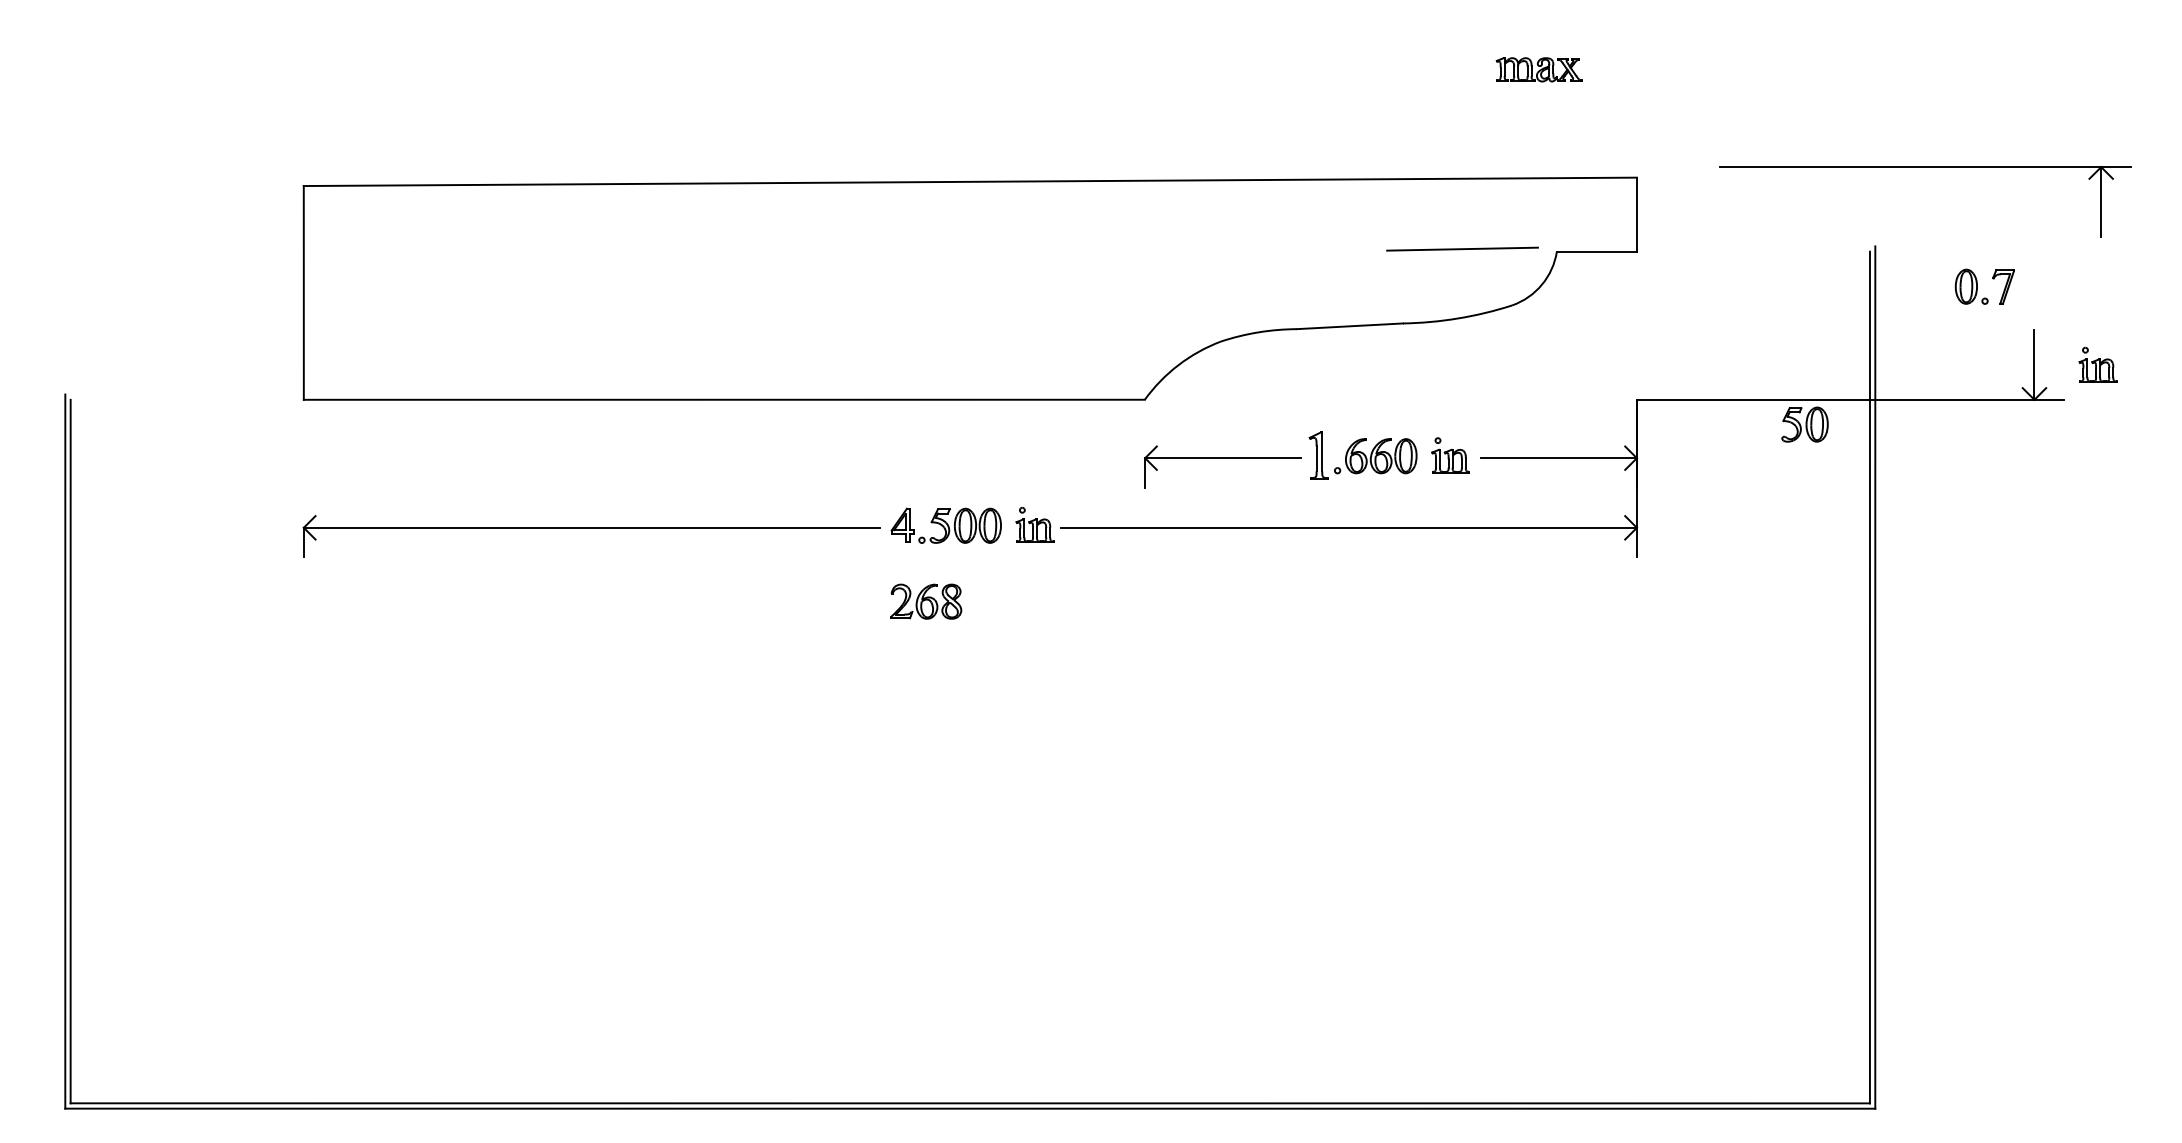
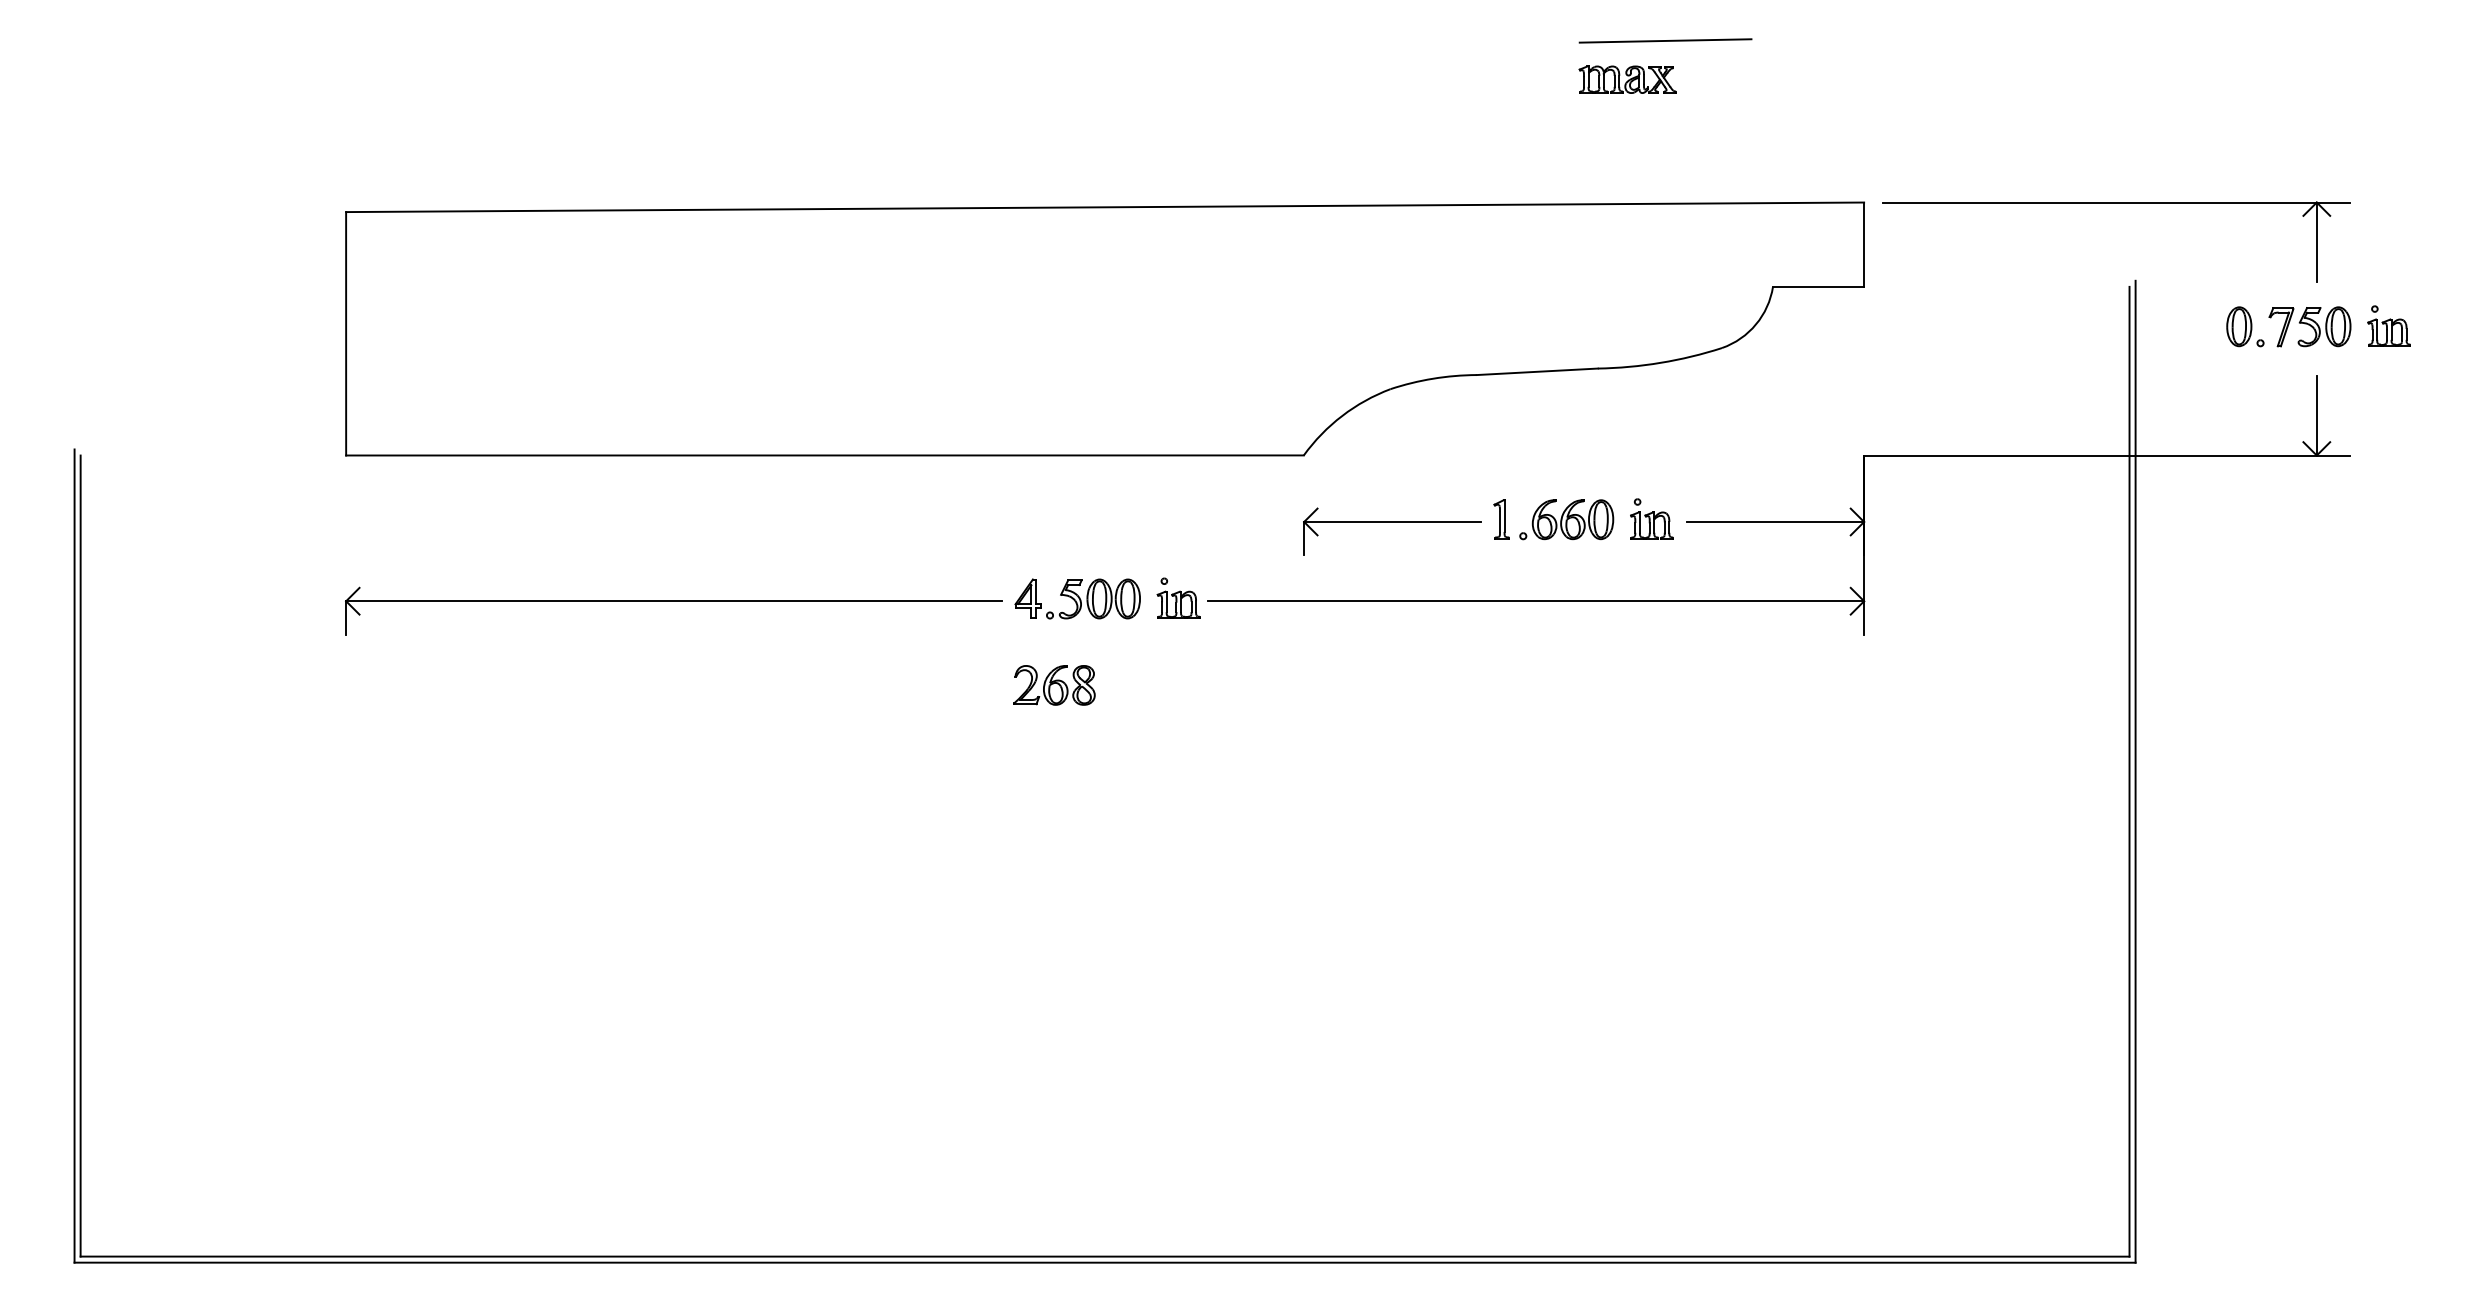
part: (1538, 69) -> (1627, 79), moved
part: (1925, 167) -> (2116, 203), moved
line: (1462, 248) -> (1665, 40), moved
part: (2097, 364) -> (2388, 325), moved
part: (1804, 424) -> (2324, 326), moved
part: (1318, 456) -> (1501, 519), size x0.71

